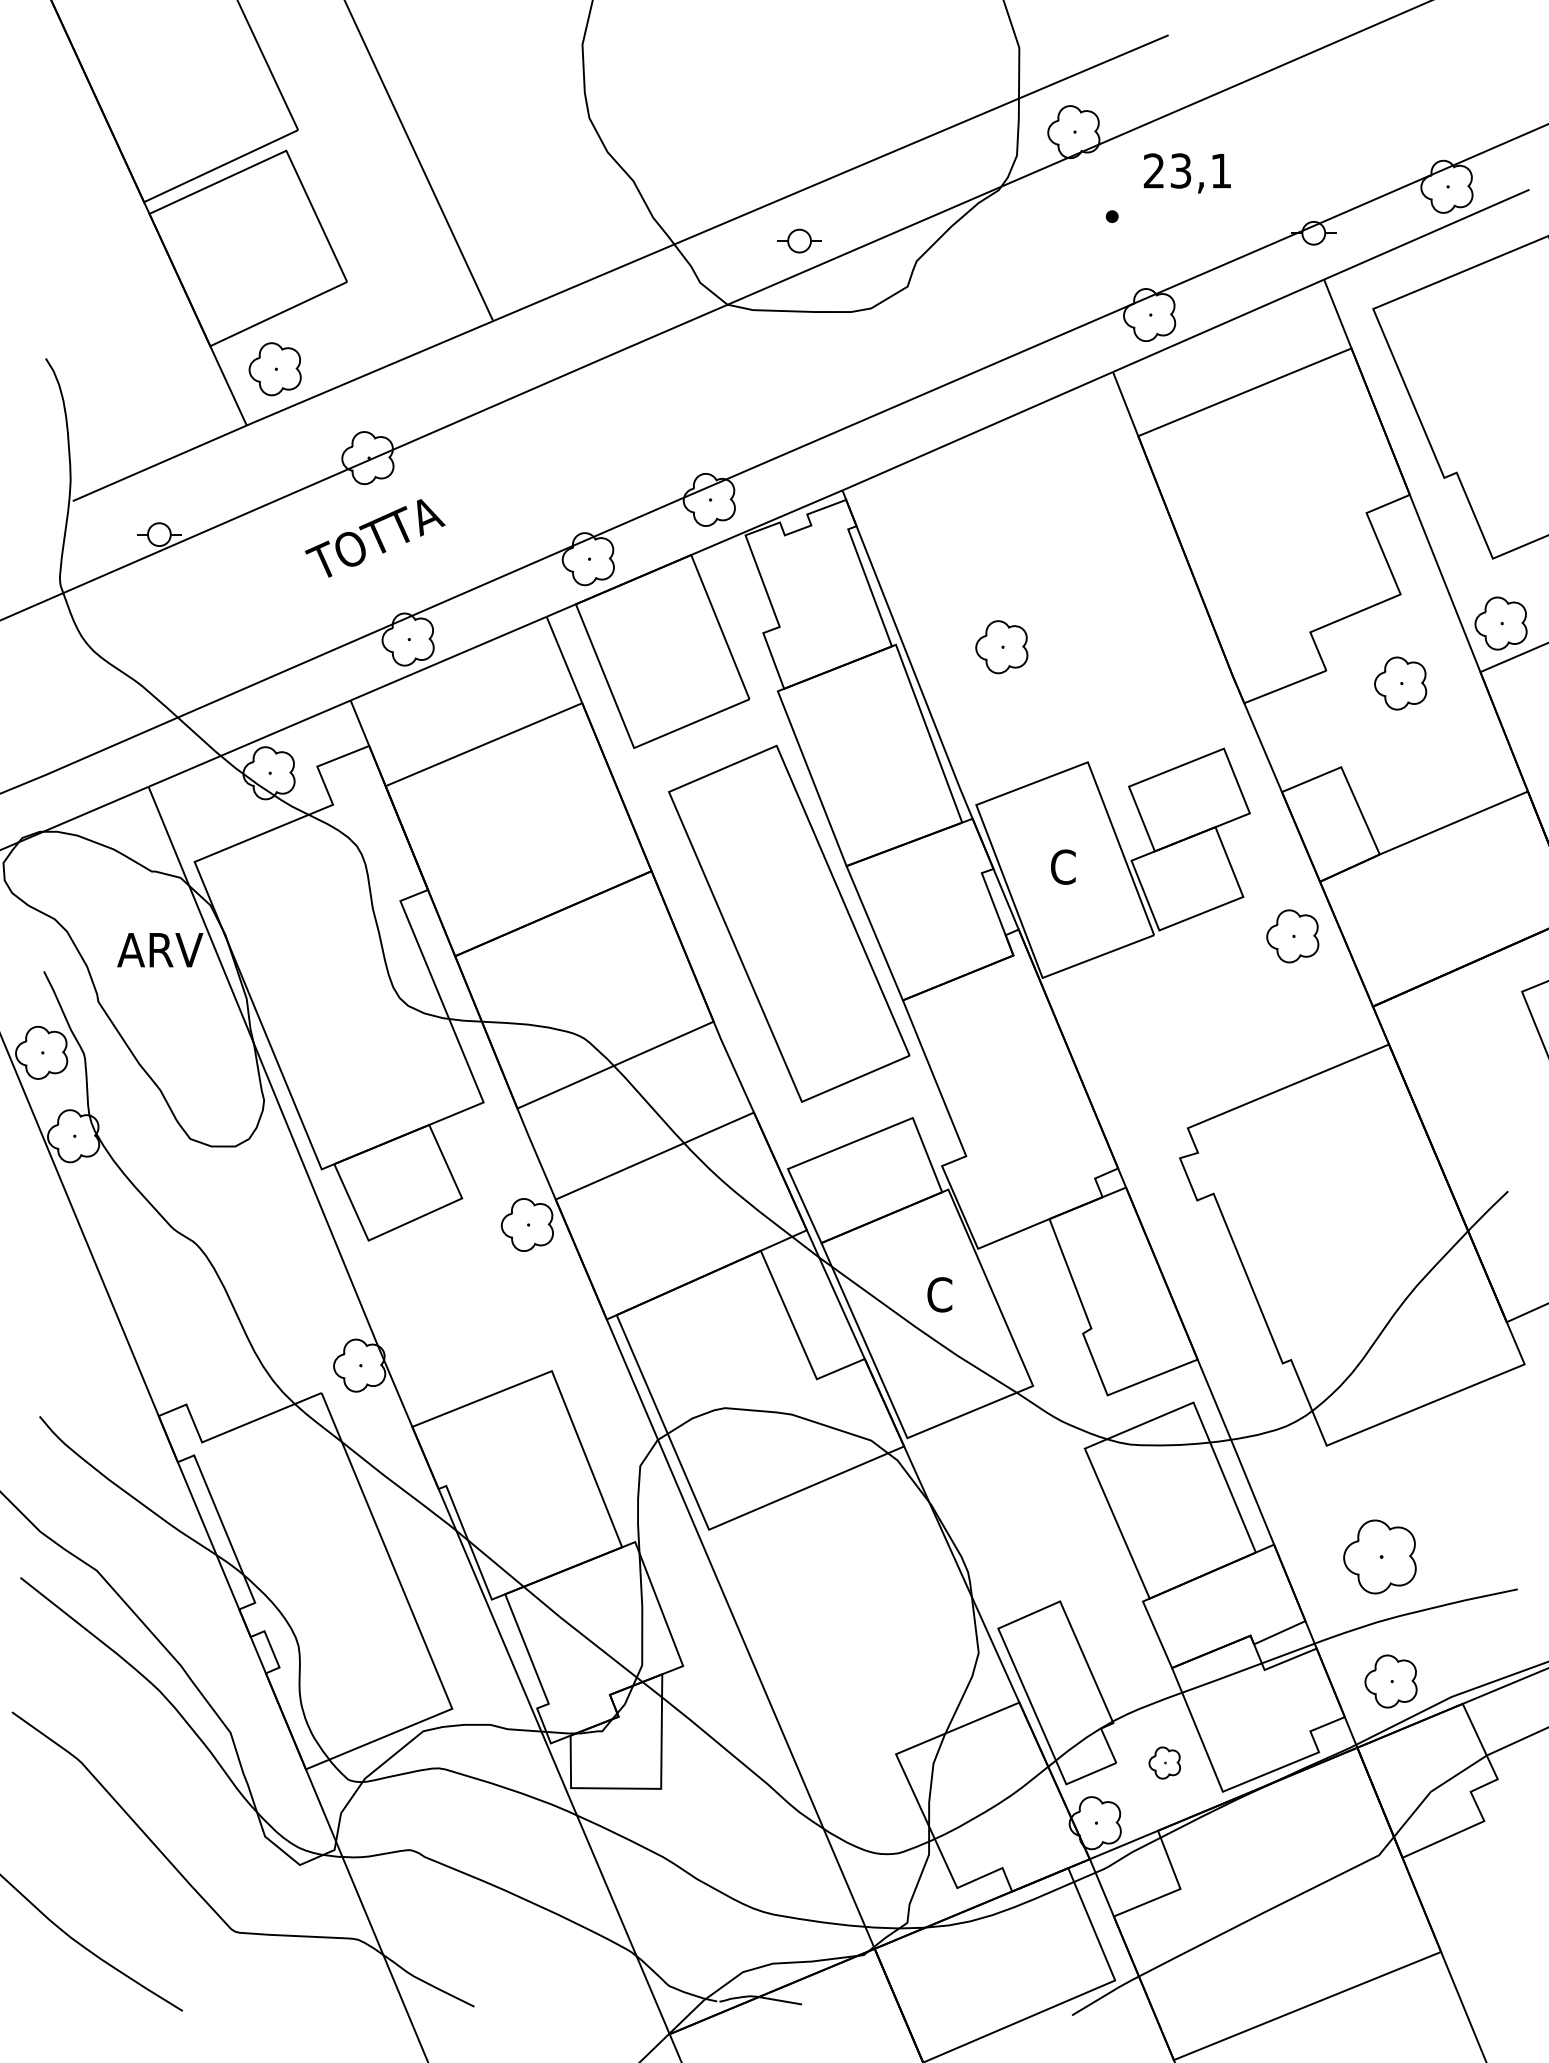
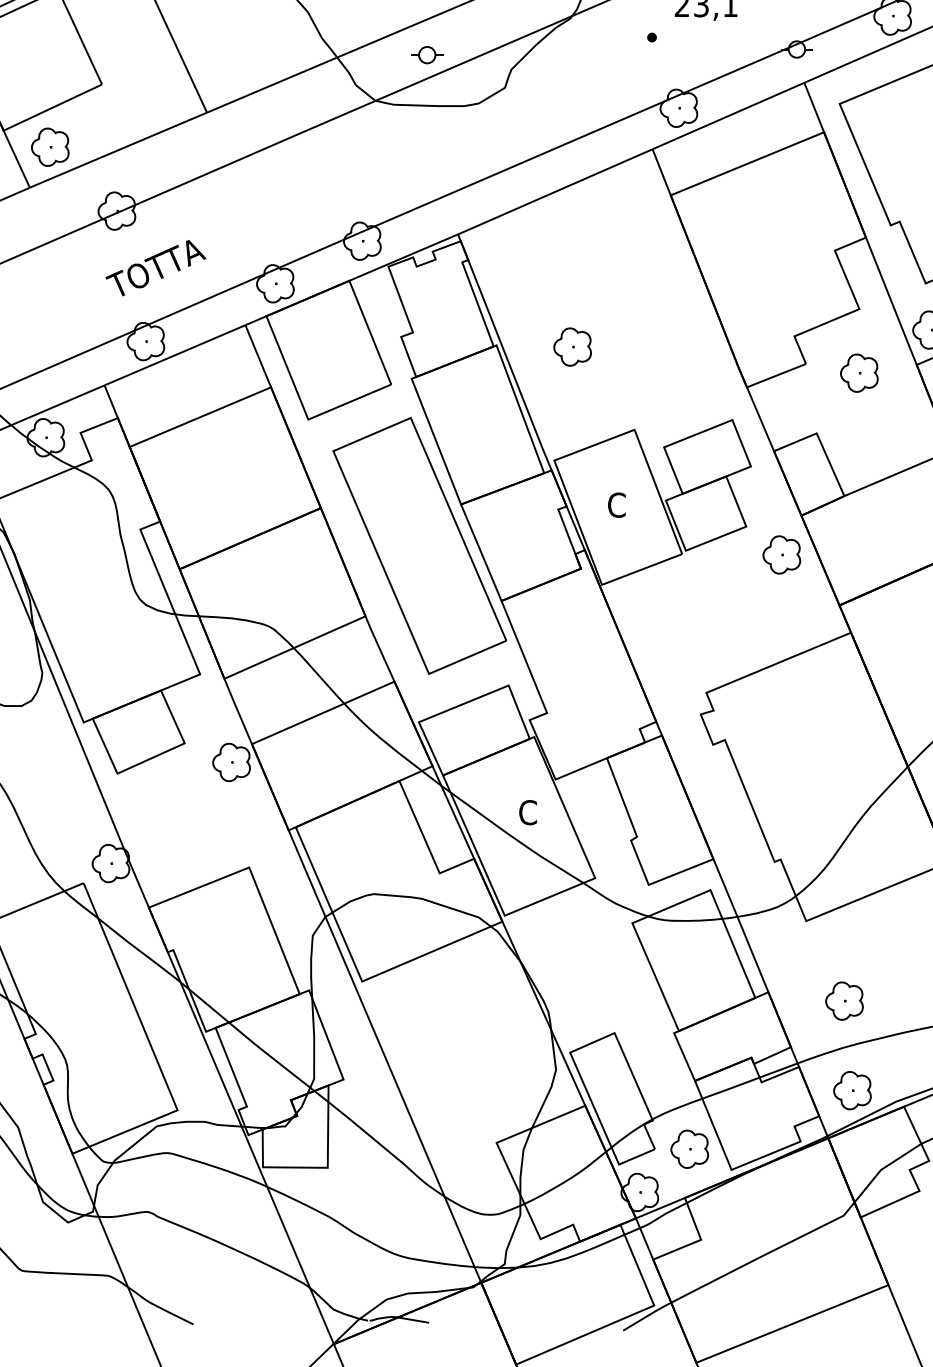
text: (375, 538) -> (156, 268), moved
part: (1379, 1556) -> (844, 1000), size x0.71
part: (1164, 1762) -> (689, 1148), size x1.67

